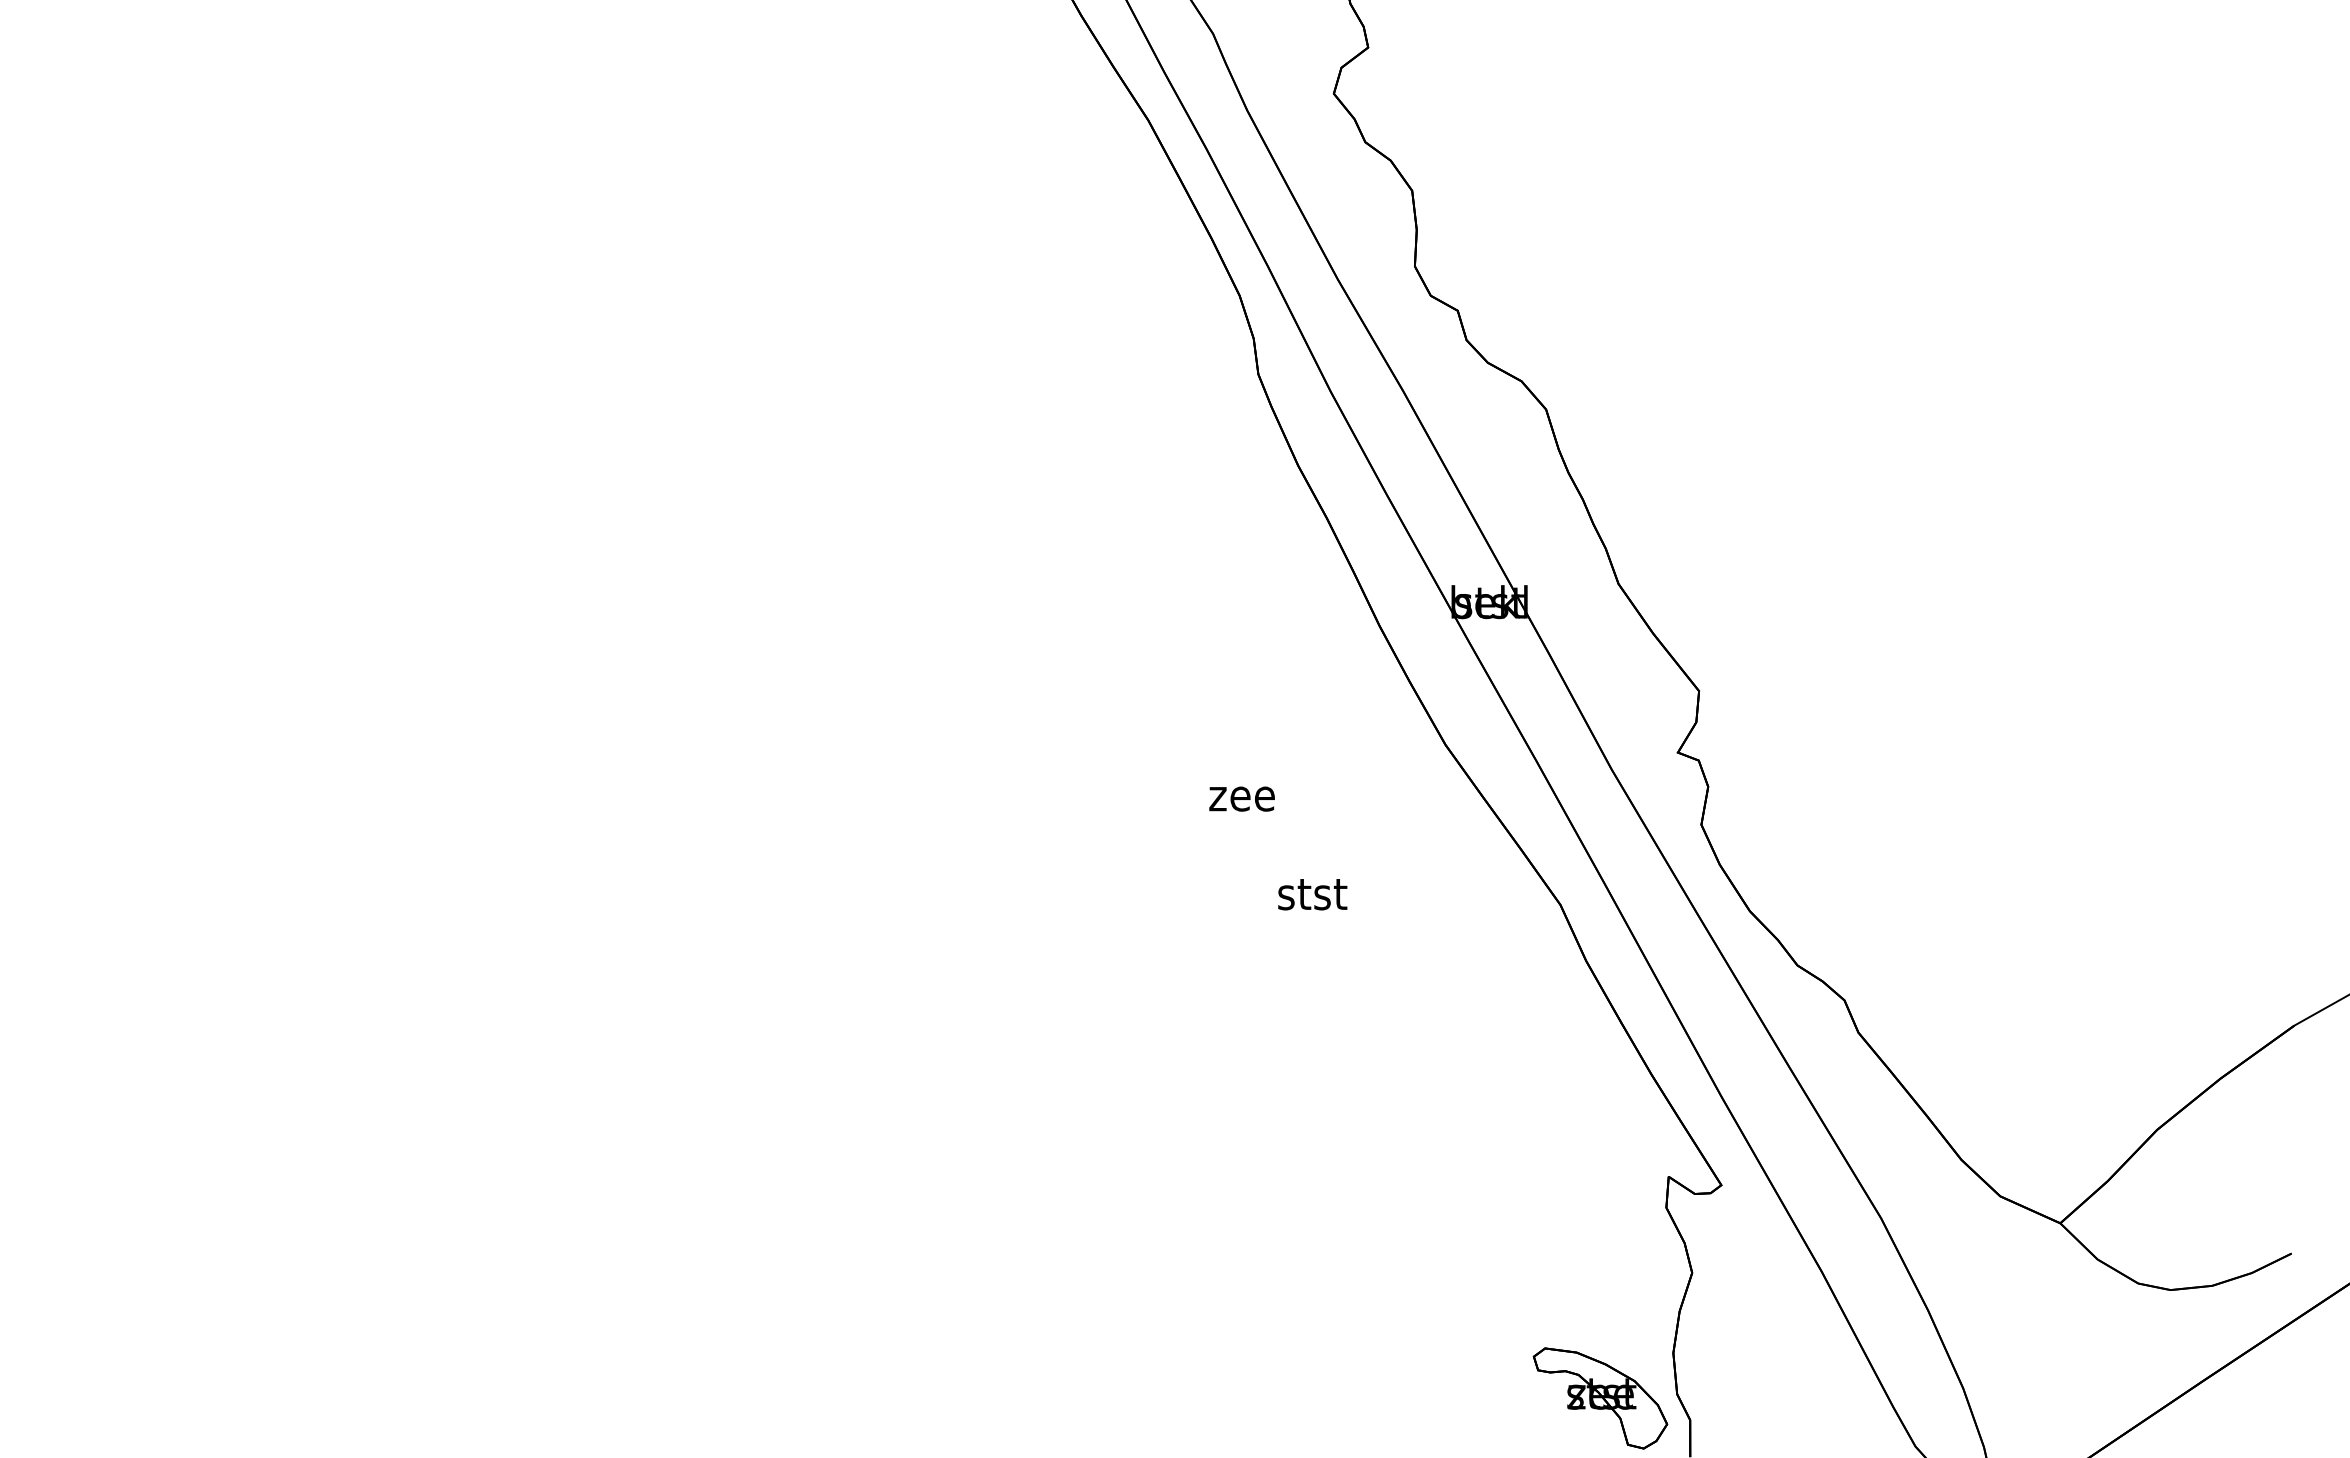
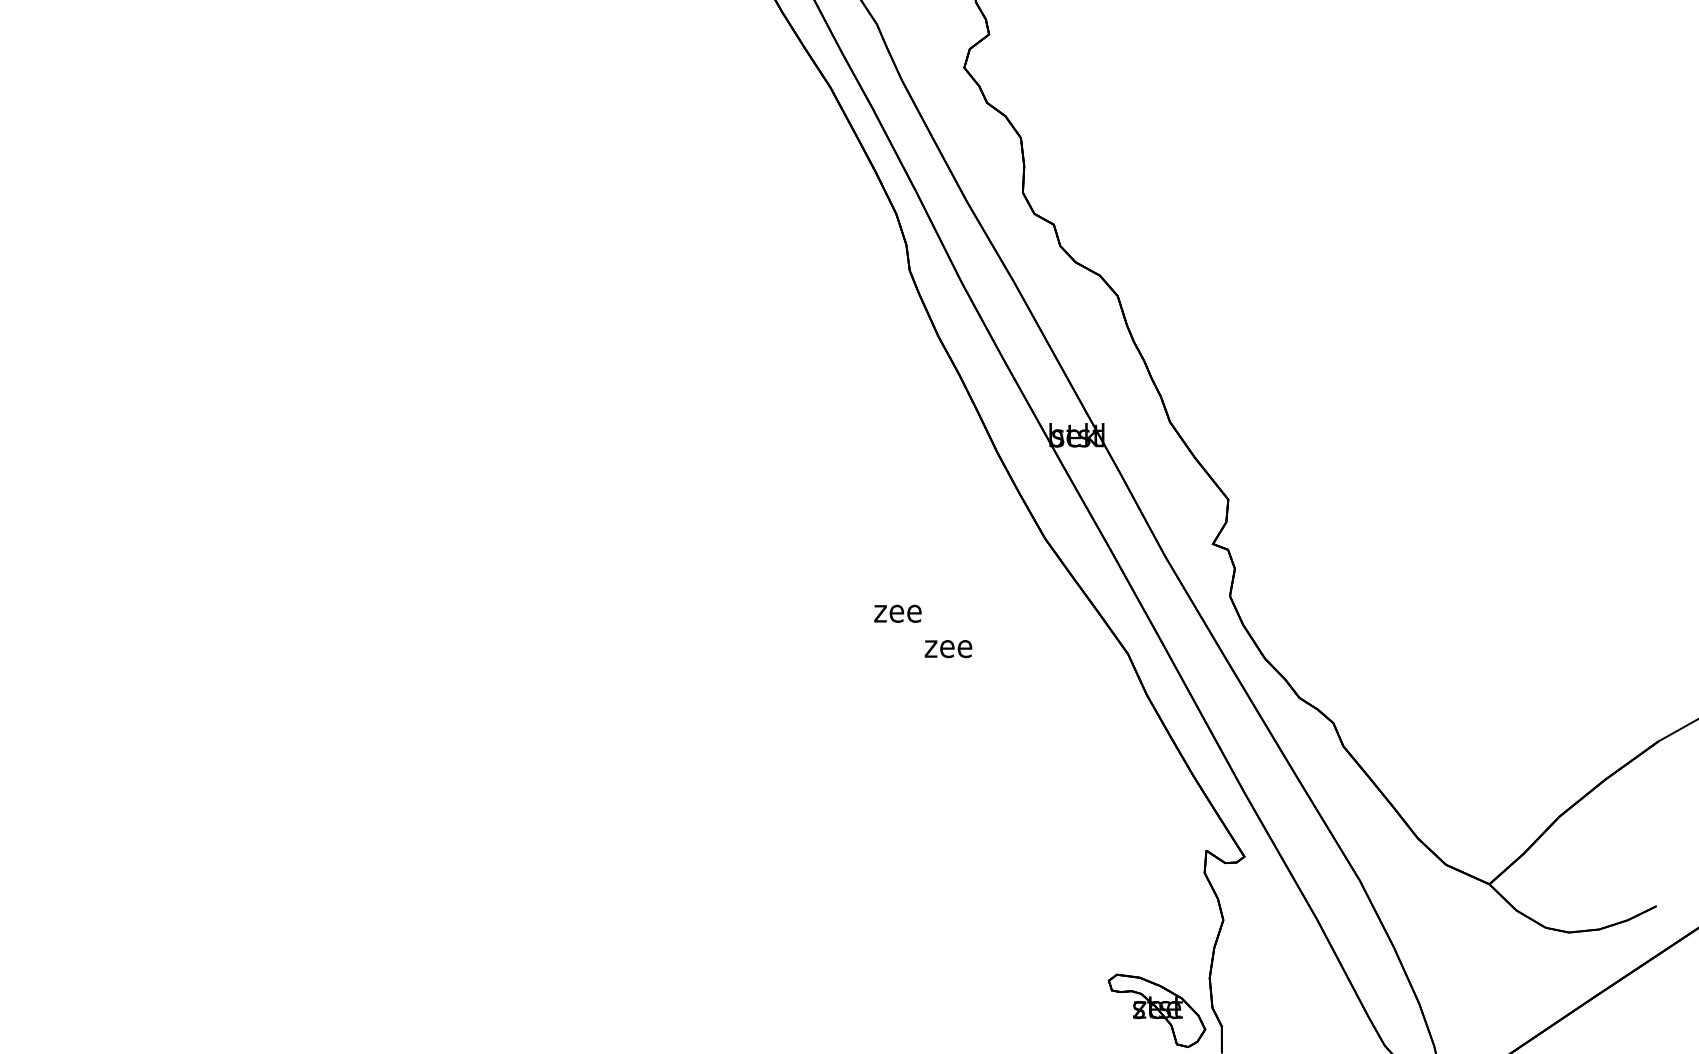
text: (1241, 798) -> (897, 613), moved
text: (1312, 894) -> (948, 646), stst -> zee

